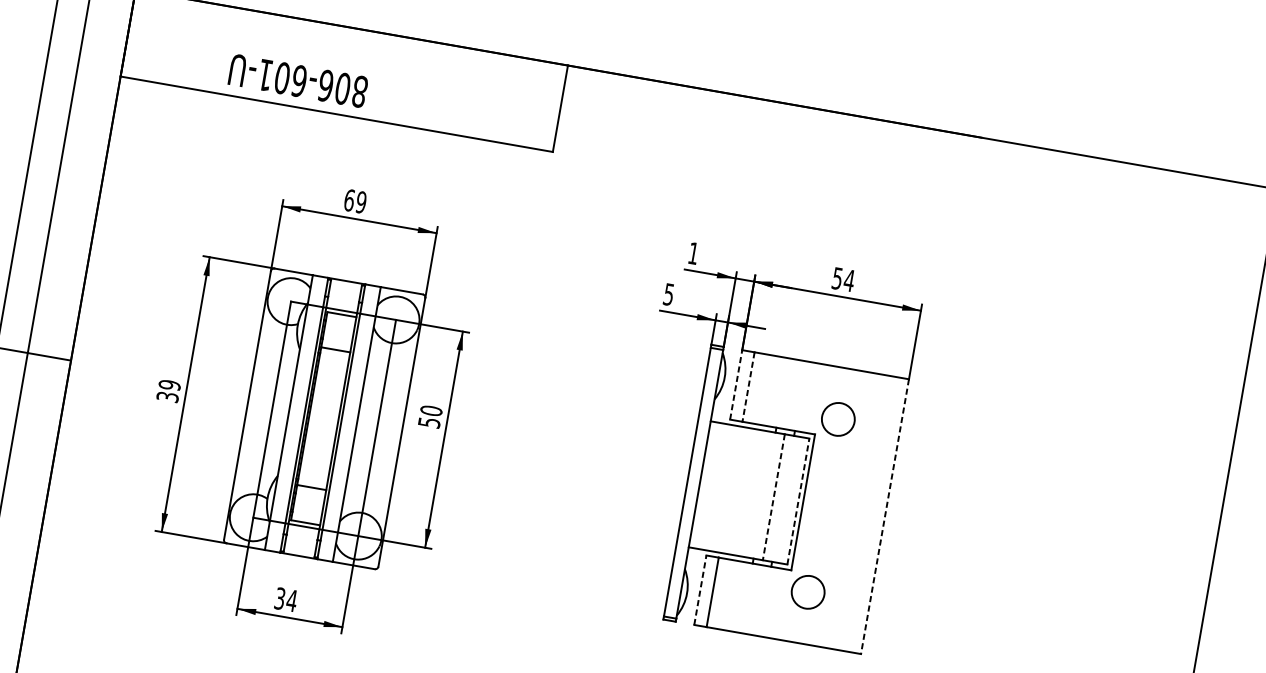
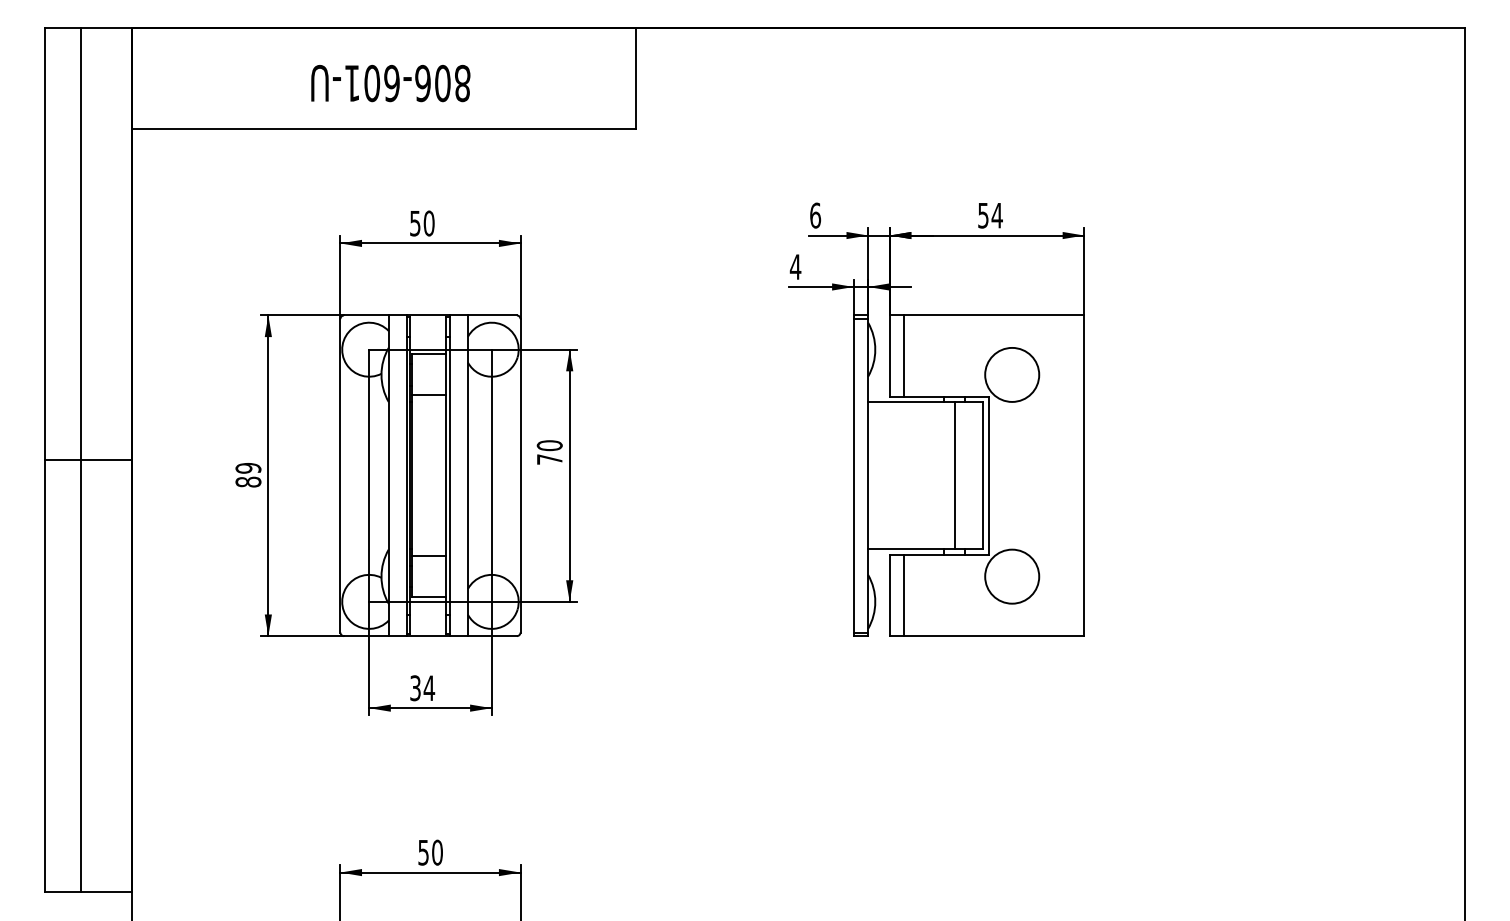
text: (298, 80) -> (390, 83), moved
text: (355, 201) -> (422, 223), 69 -> 50
text: (693, 253) -> (815, 215), 1 -> 6
text: (668, 294) -> (795, 267), 5 -> 4
line: (735, 385) -> (889, 356), dashed -> solid
line: (748, 387) -> (904, 356), dashed -> solid
text: (167, 396) -> (248, 481), 39 -> 89
circle: (838, 419) -> (1012, 374), size x1.43
text: (429, 422) -> (549, 459), 50 -> 70
line: (773, 497) -> (954, 476), dashed -> solid
line: (798, 501) -> (983, 475), dashed -> solid
line: (885, 517) -> (1084, 476), dashed -> solid
line: (700, 590) -> (889, 595), dashed -> solid
circle: (808, 592) -> (1012, 576), size x1.43

